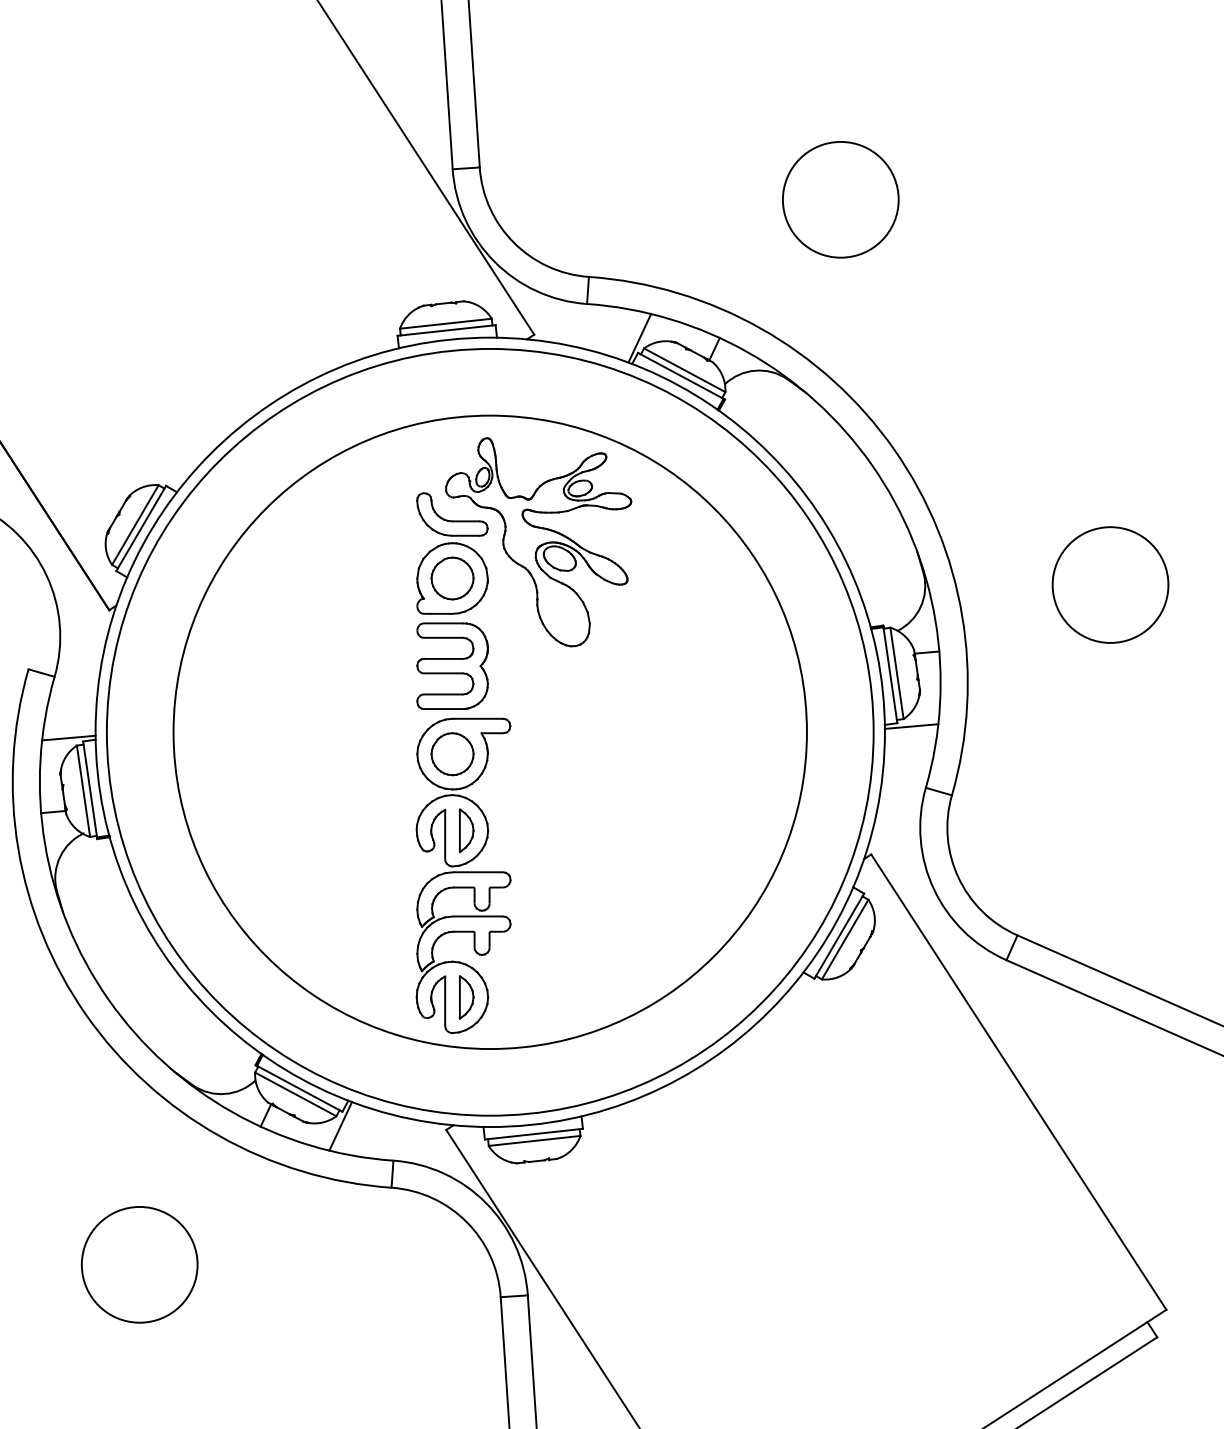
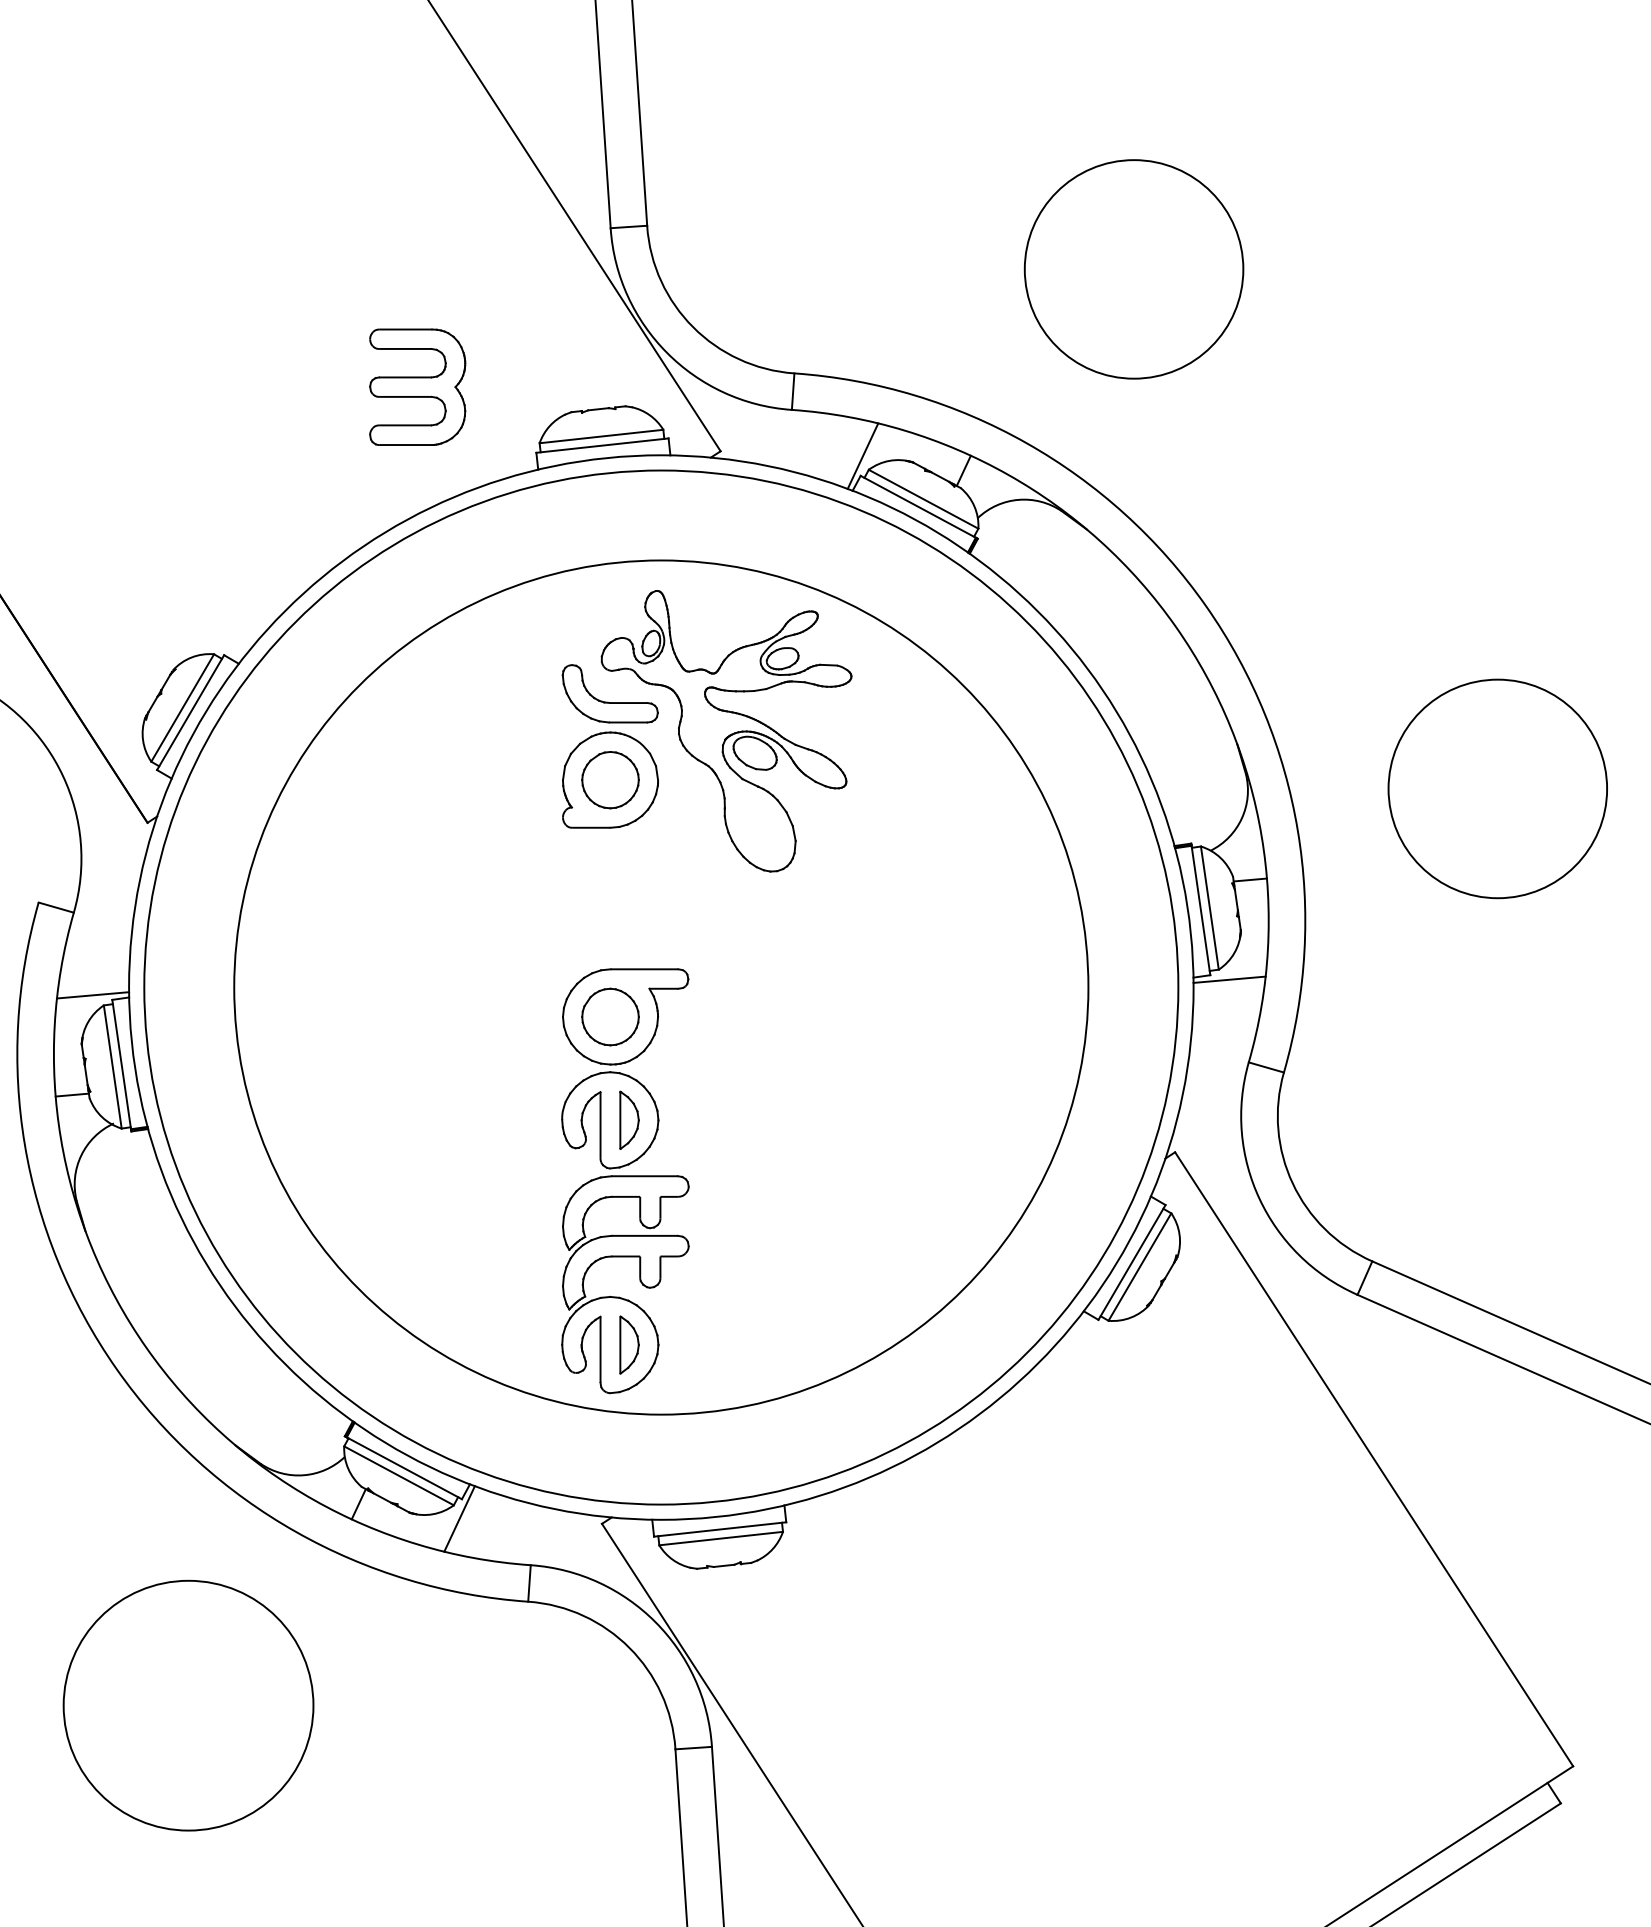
circle: (840, 199) -> (1133, 268), size x1.4
circle: (1110, 584) -> (1497, 788), size x1.4
part: (452, 665) -> (417, 386), moved
circle: (139, 1264) -> (188, 1705), size x1.6

